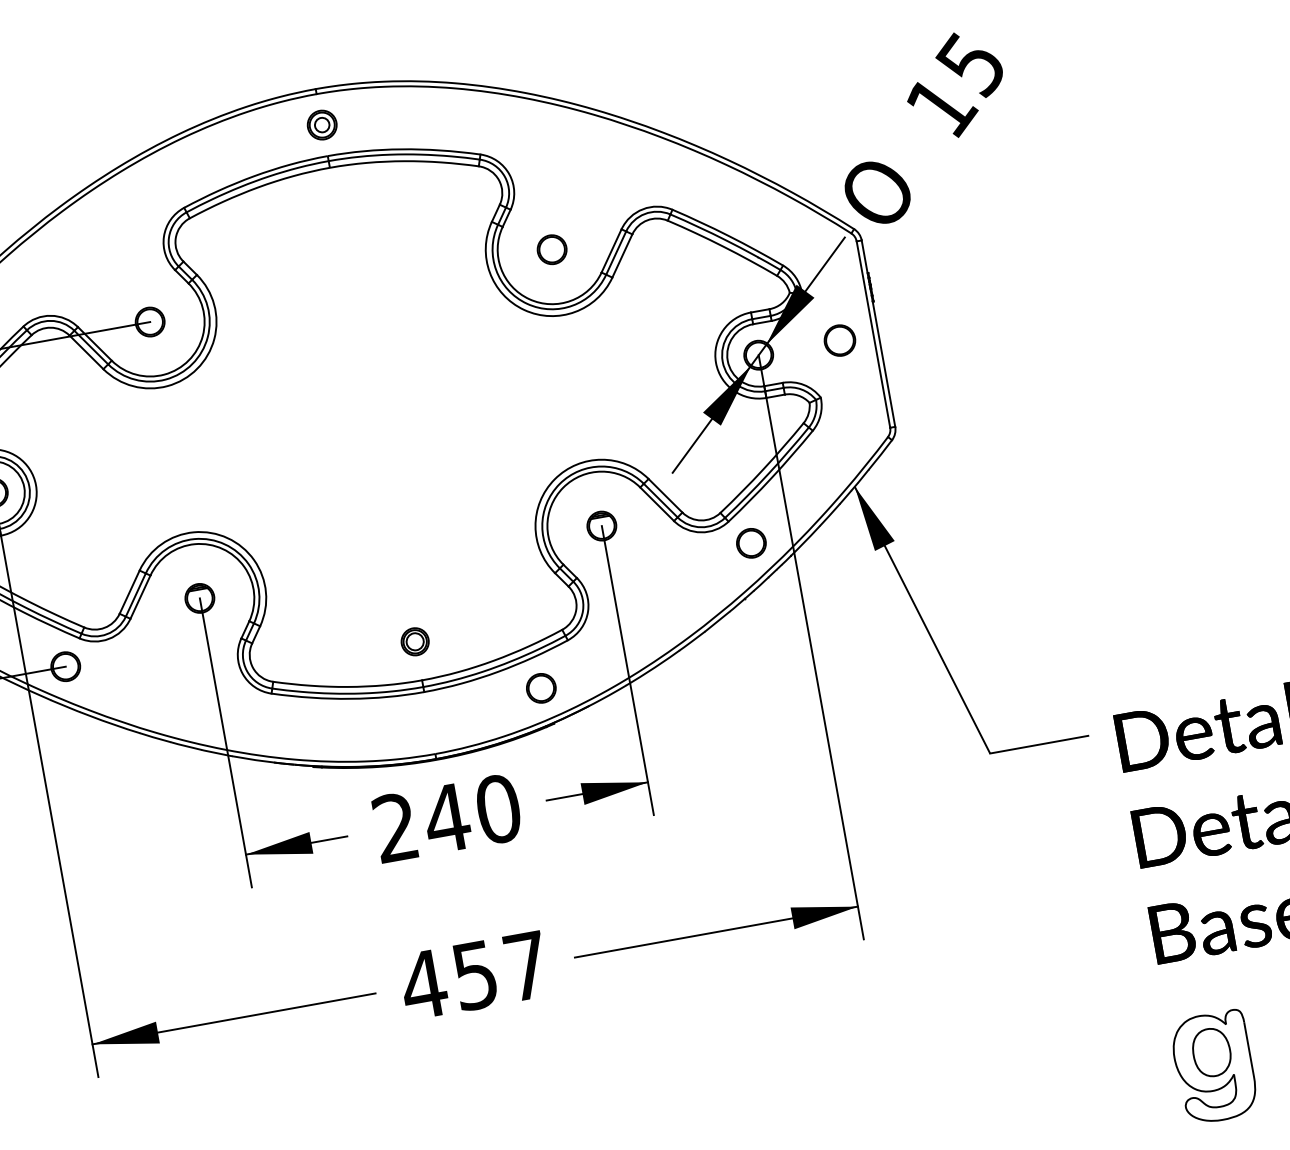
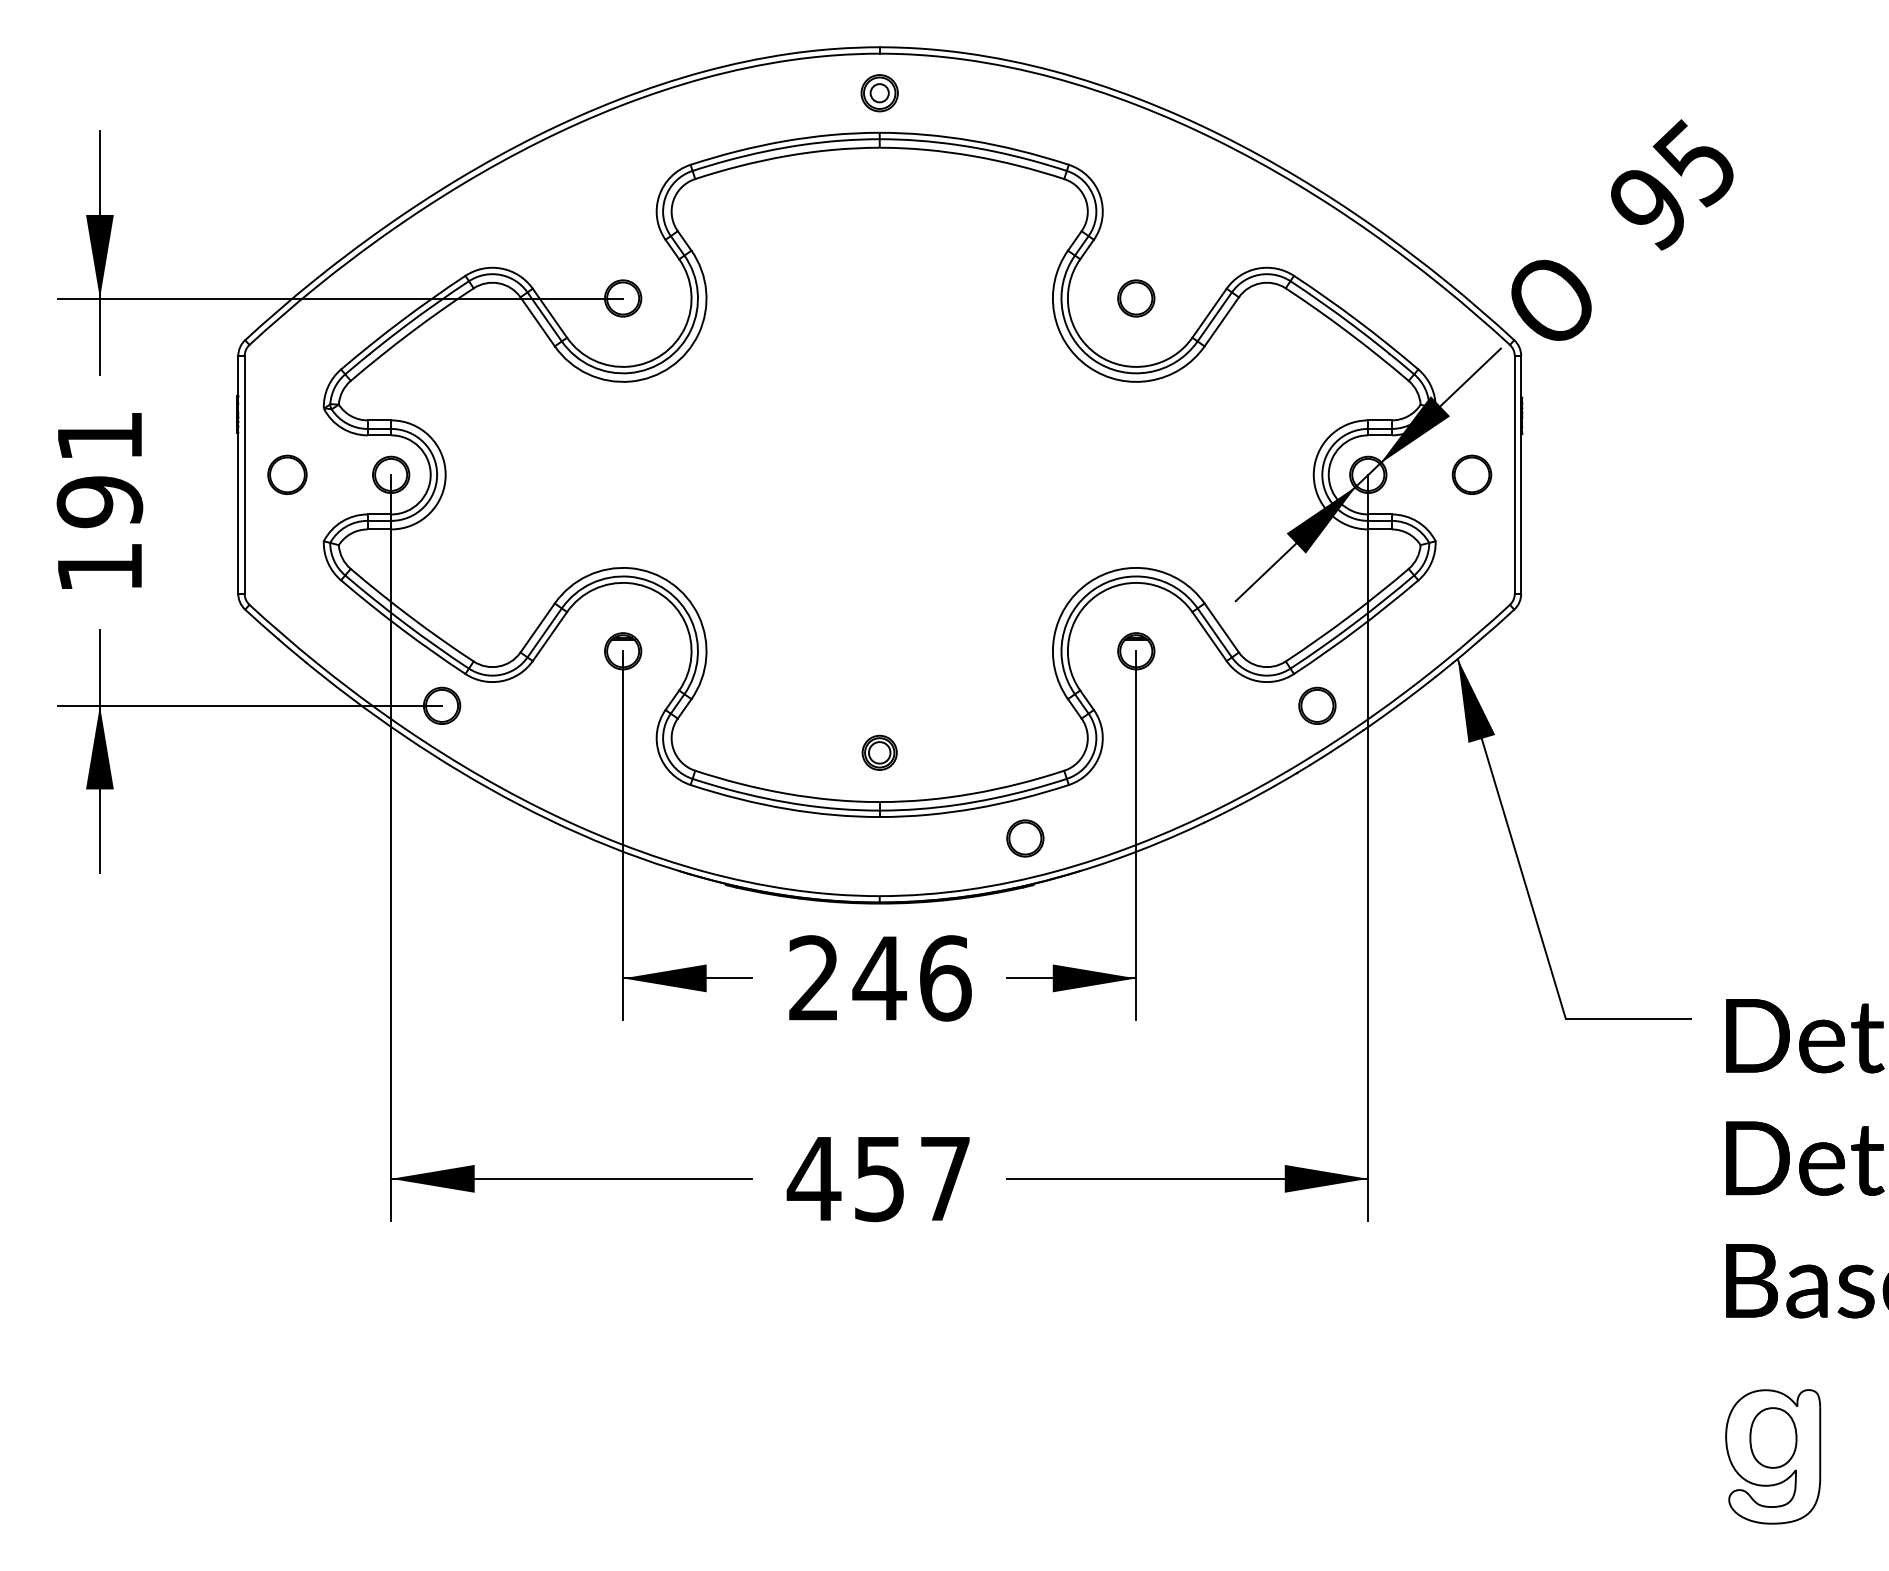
text: (943, 108) -> (1651, 210), 15 -> 95
text: (498, 809) -> (945, 978), 240 -> 246

